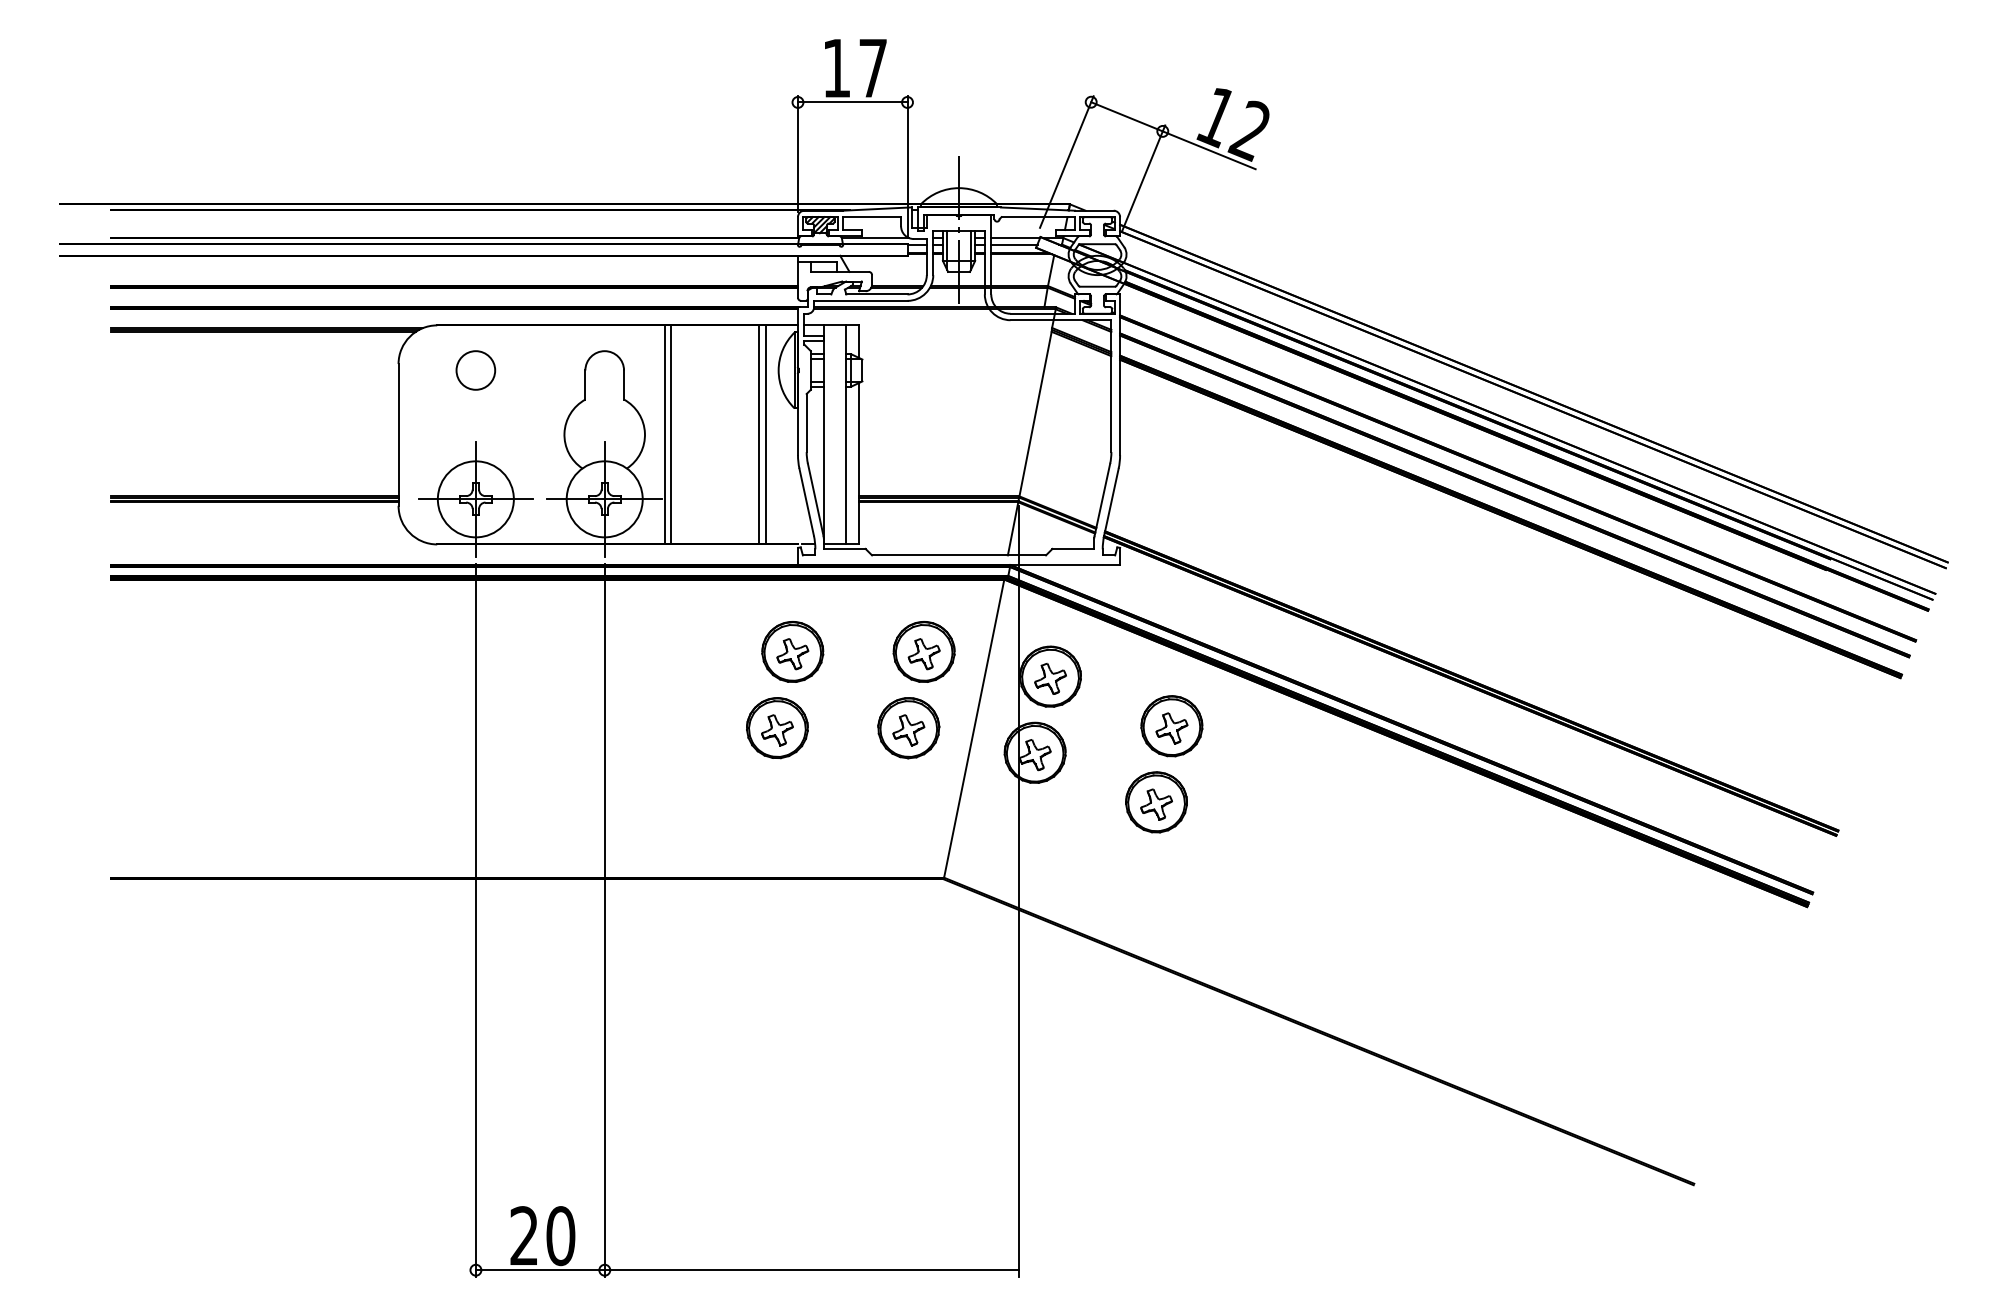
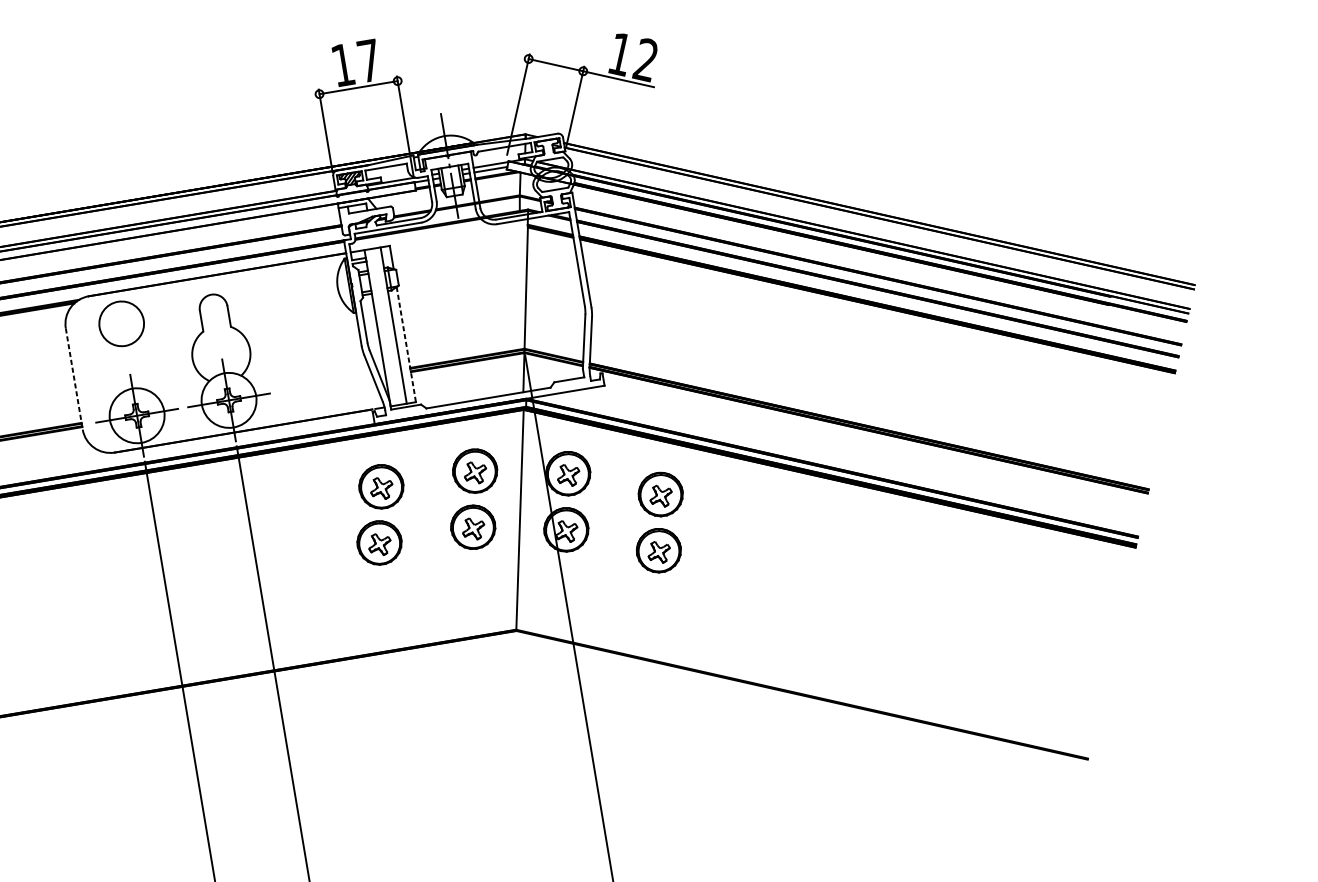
circle: (475, 370) -> (121, 323), size x1.6
line: (398, 434) -> (74, 378), solid -> dashed
line: (664, 434) -> (263, 346), removed
line: (671, 434) -> (268, 346), removed
line: (759, 434) -> (331, 335), removed
line: (765, 434) -> (336, 334), removed
line: (859, 463) -> (406, 344), solid -> dashed

